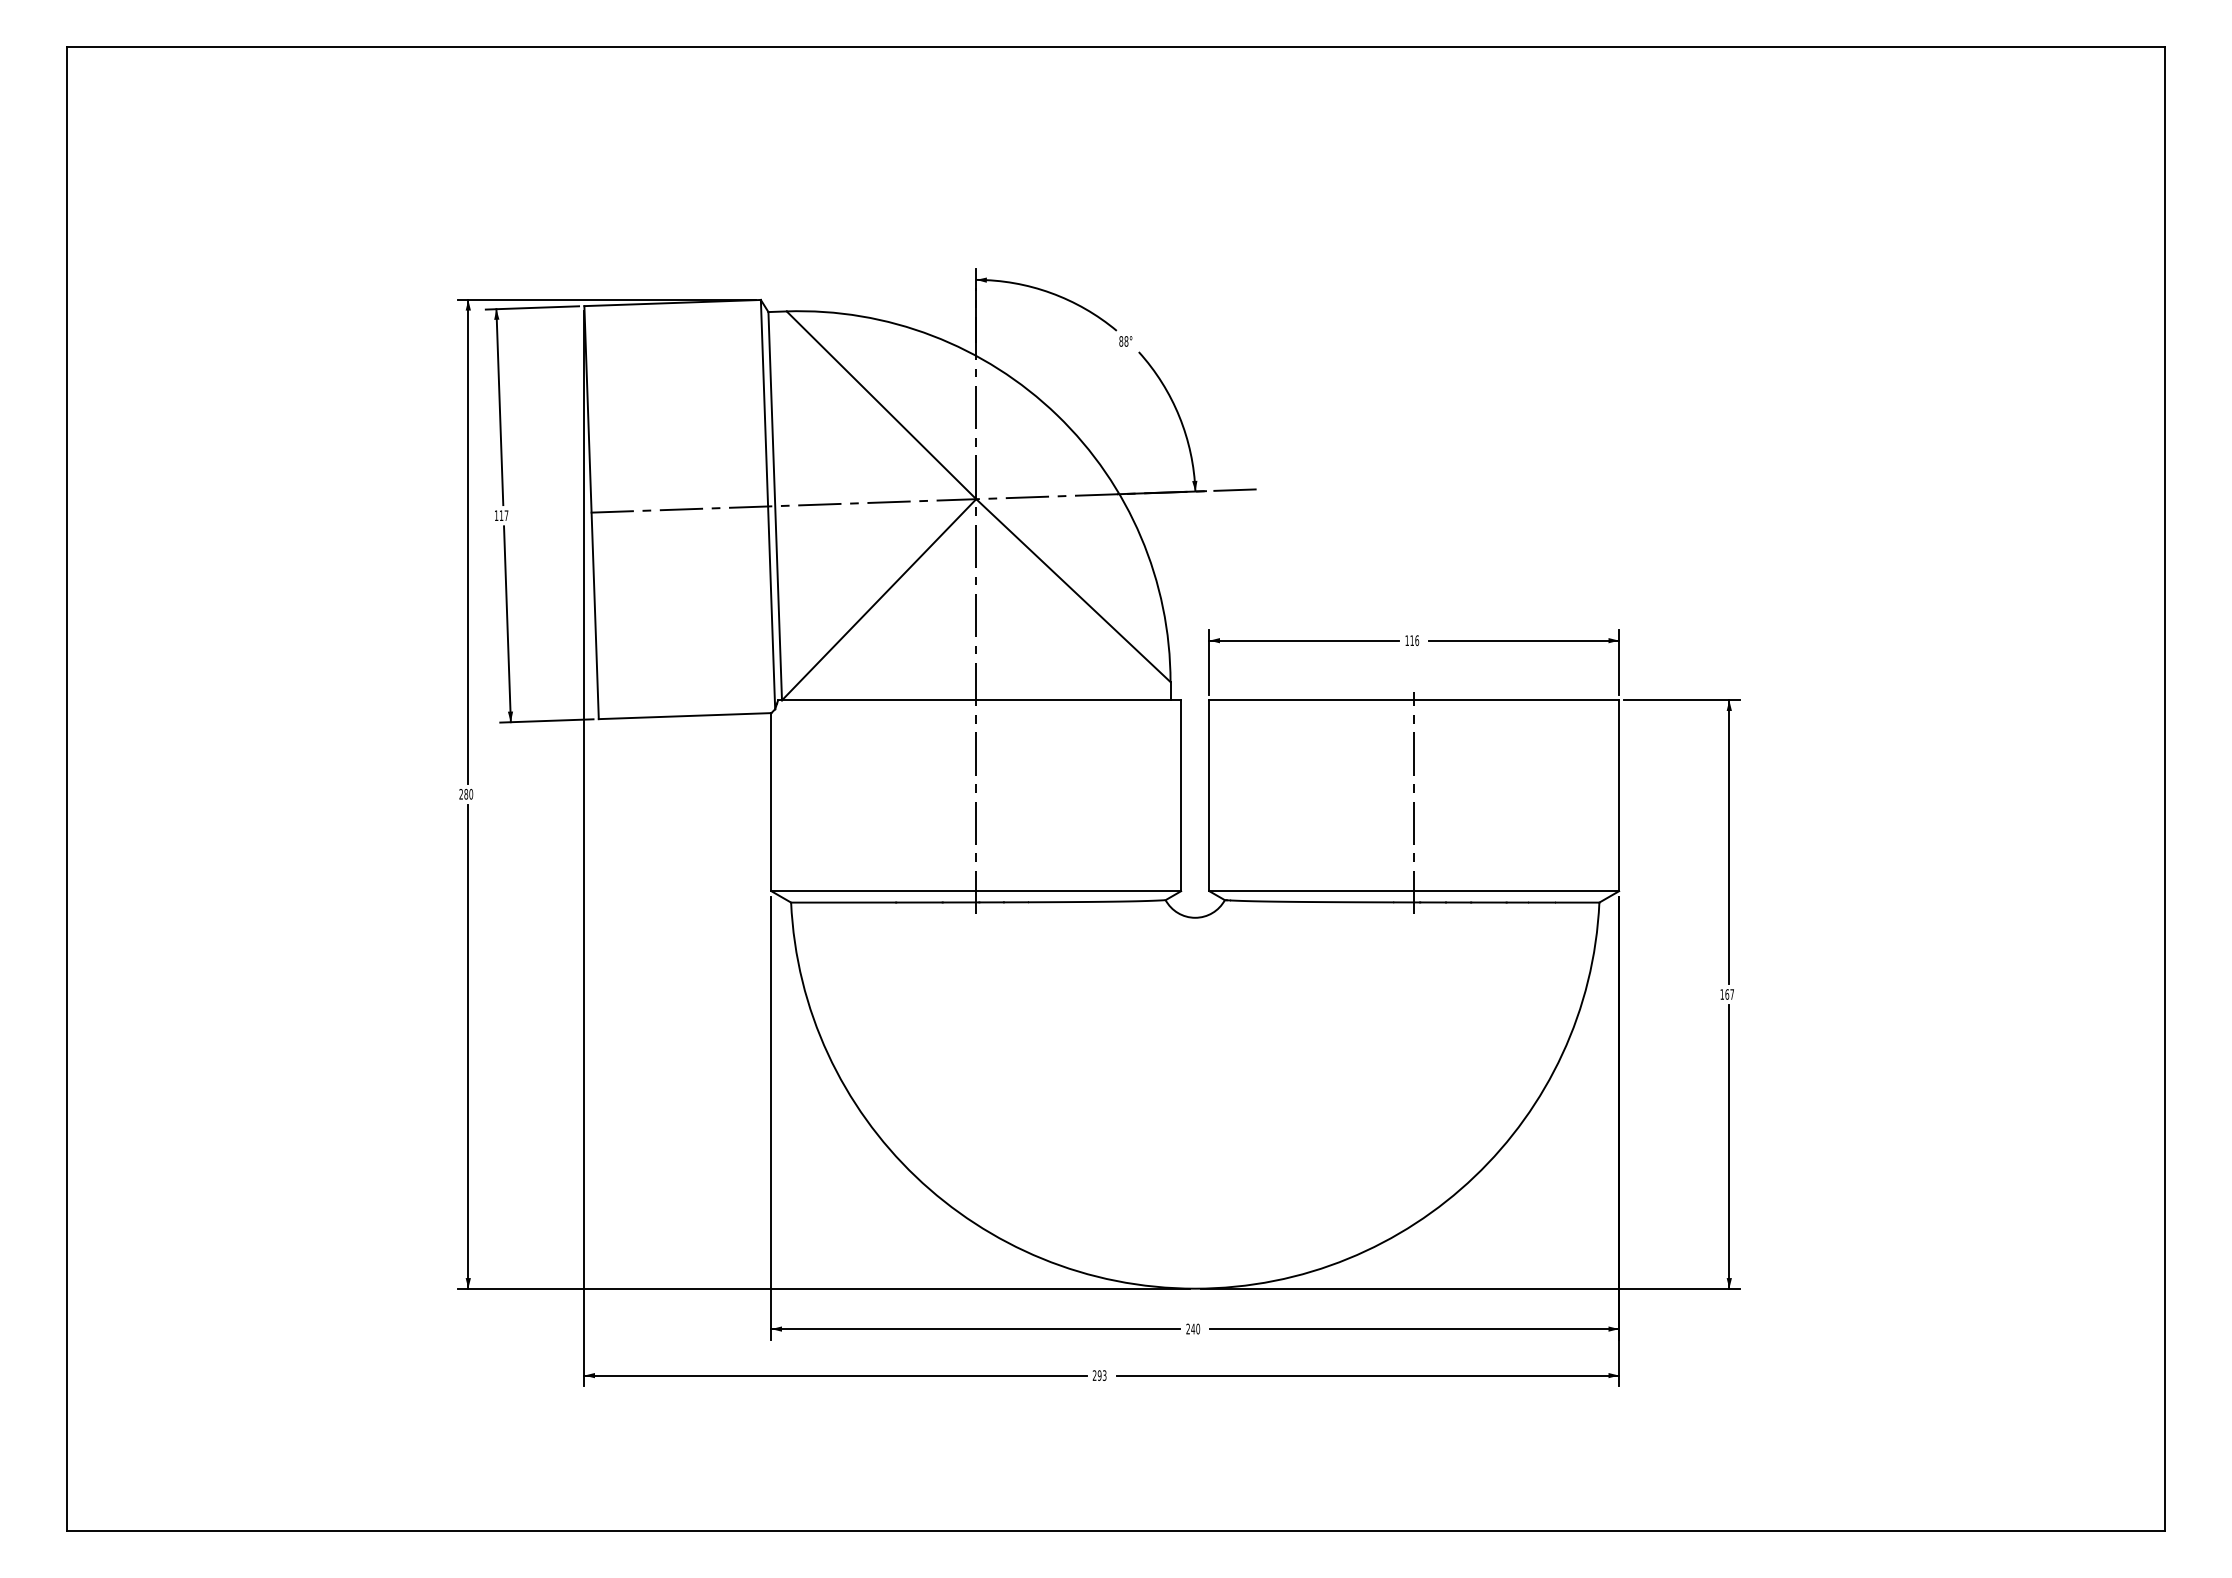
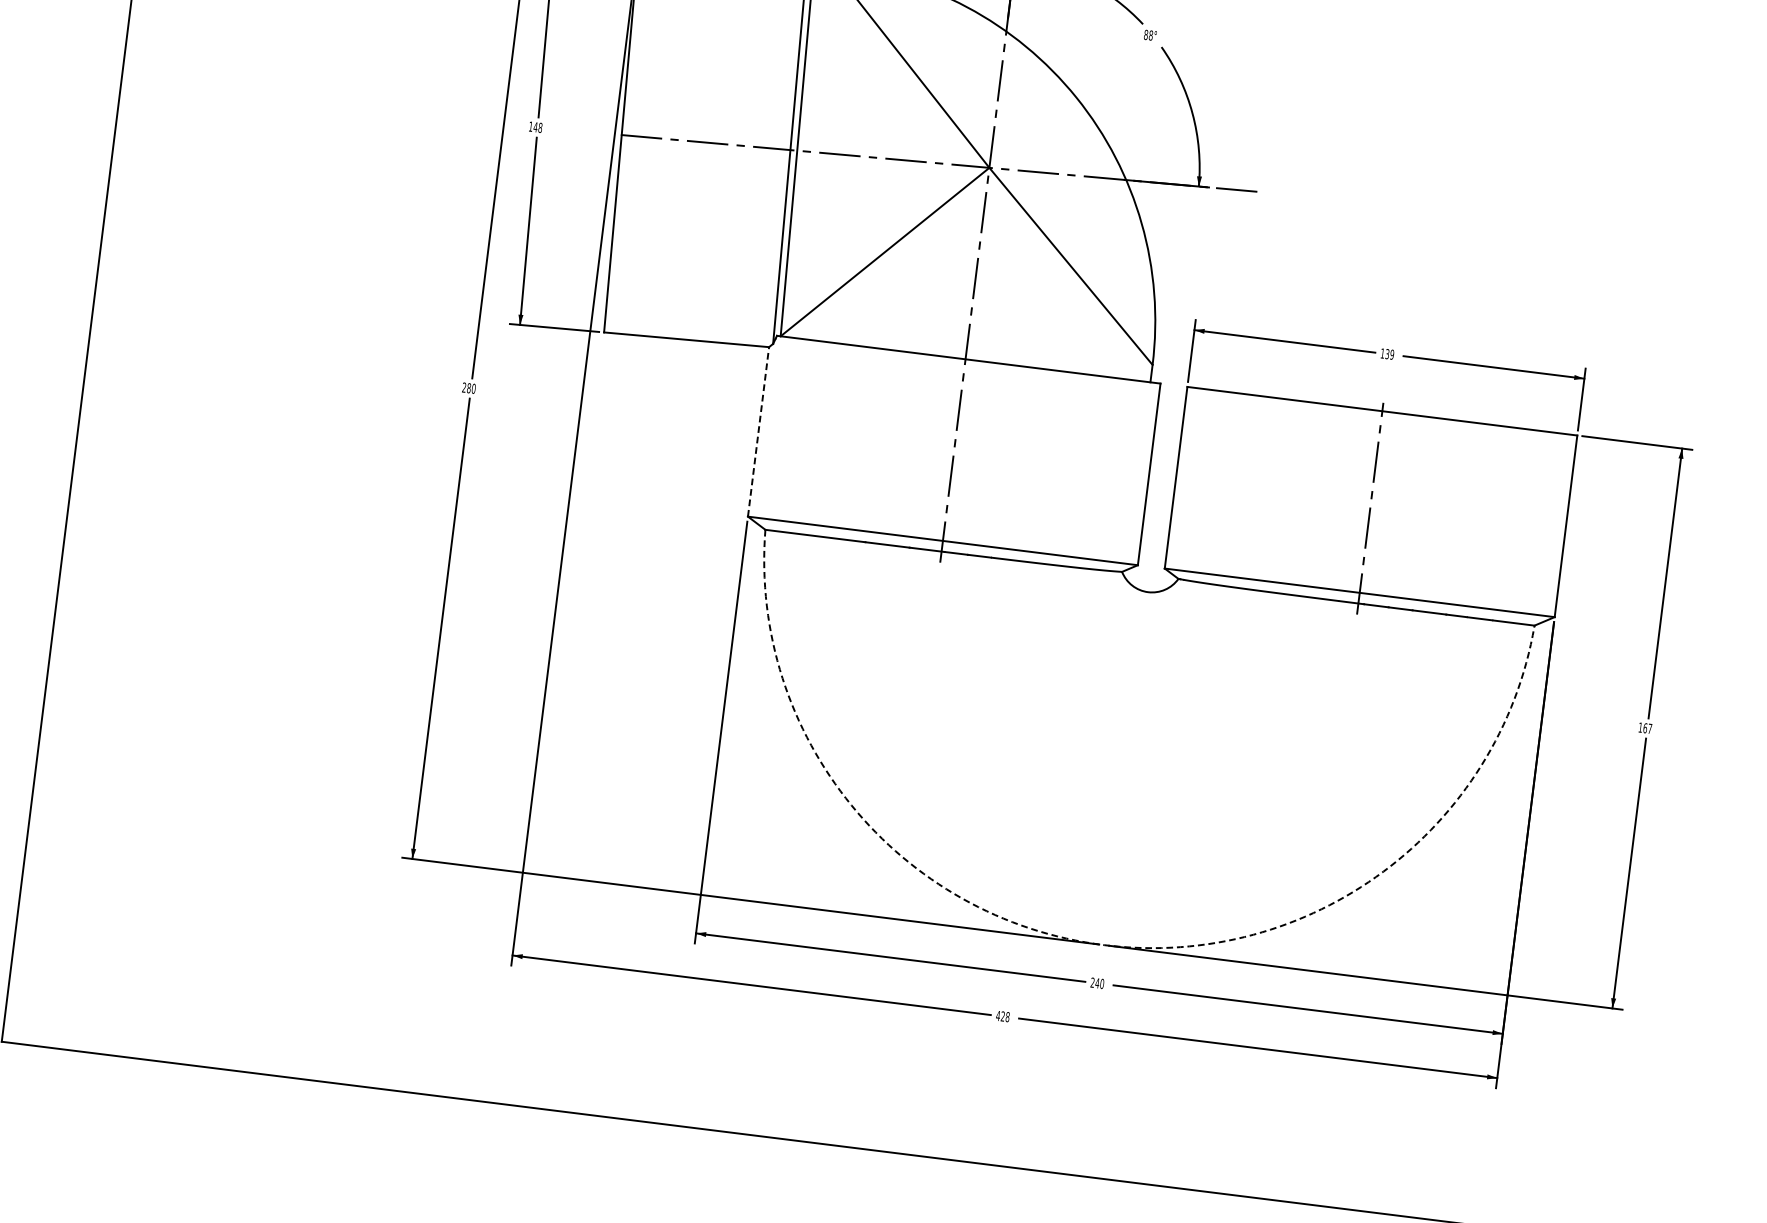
text: (503, 515) -> (537, 127), 117 -> 148
text: (1414, 640) -> (1389, 354), 116 -> 139
line: (771, 801) -> (758, 431), solid -> dashed
arc: (1195, 1288) -> (1104, 944), solid -> dashed
text: (1099, 1375) -> (1002, 1016), 293 -> 428

